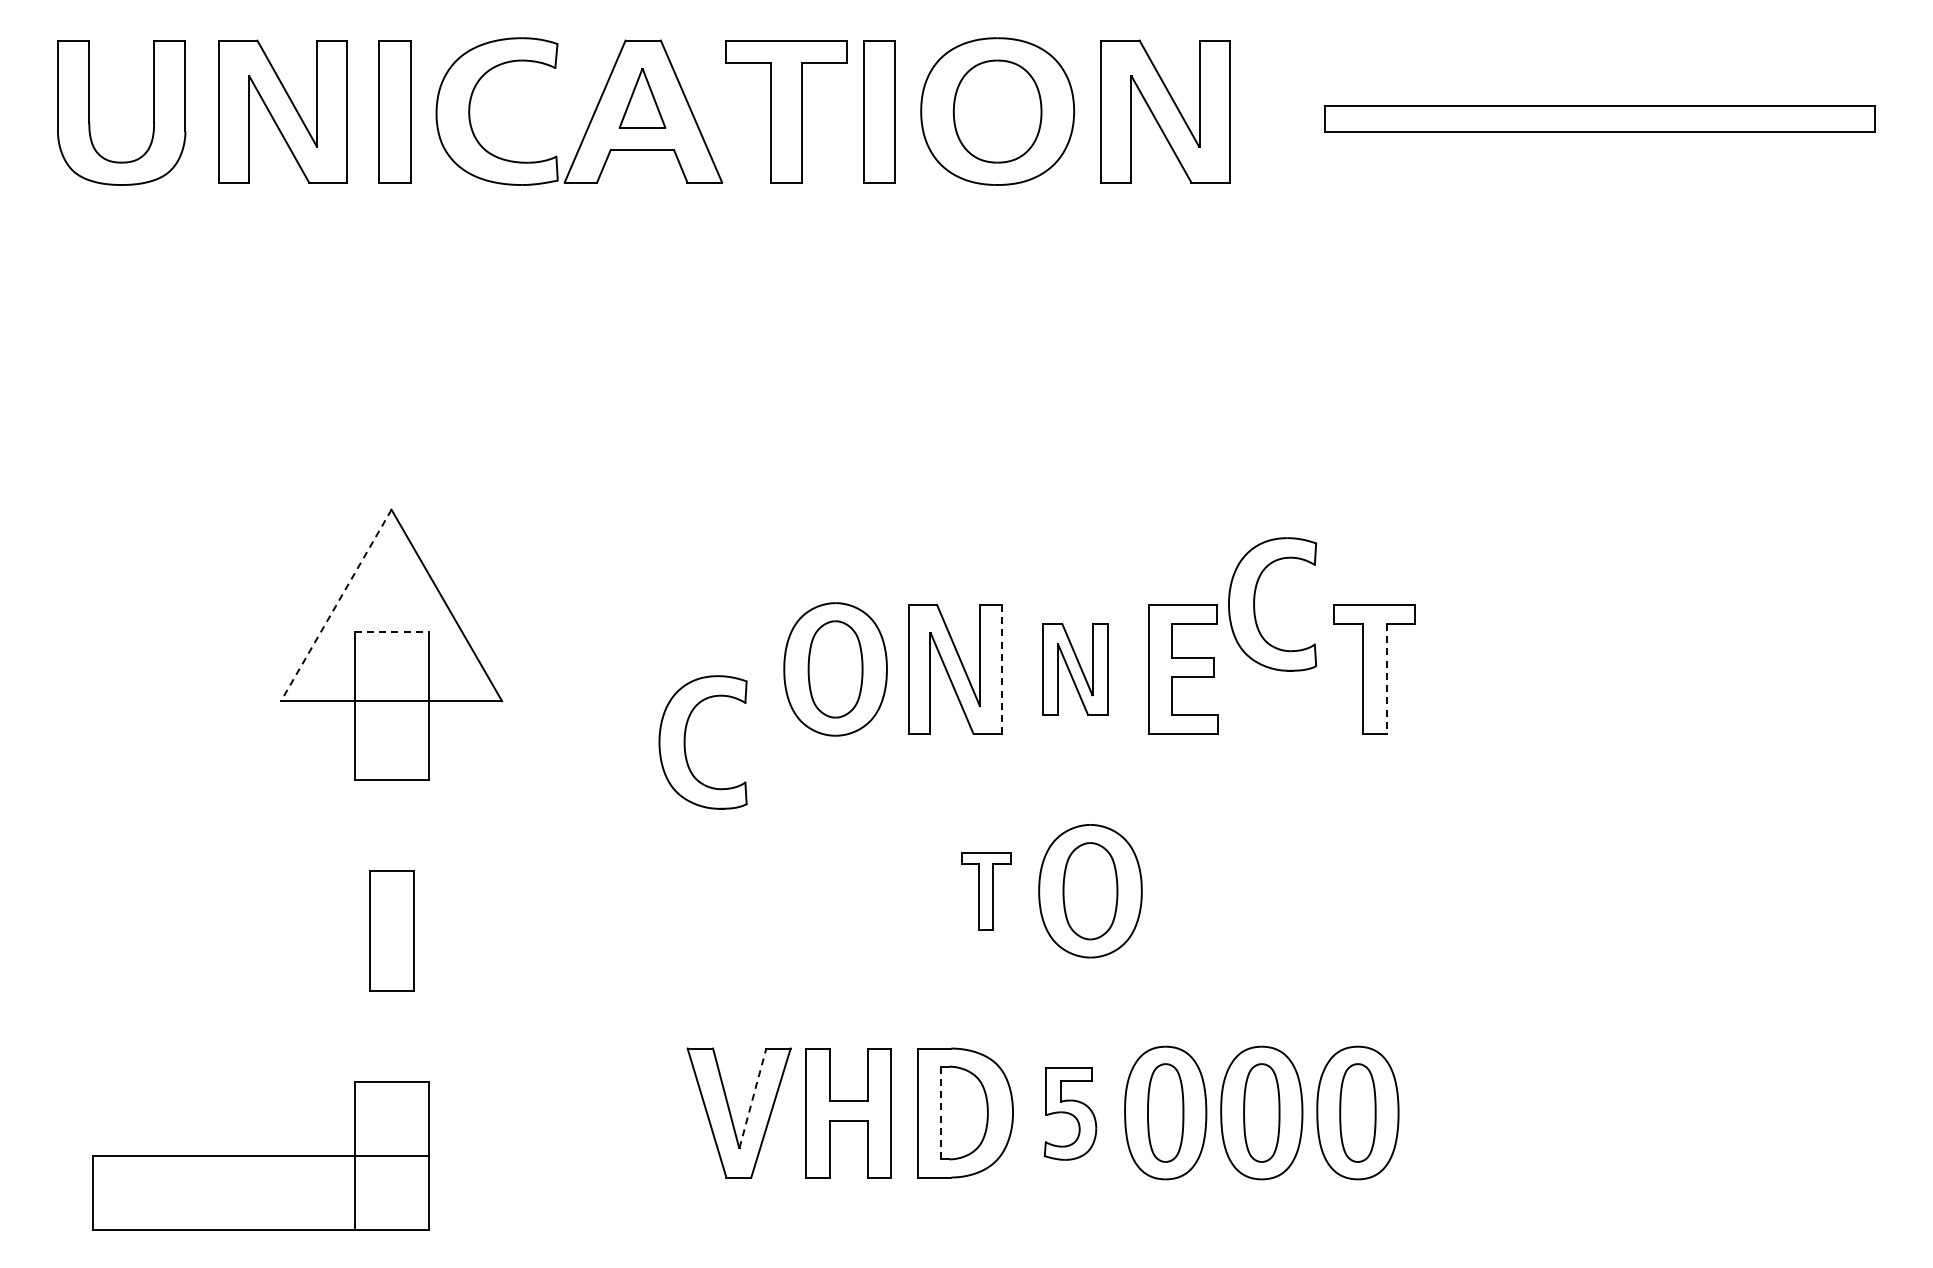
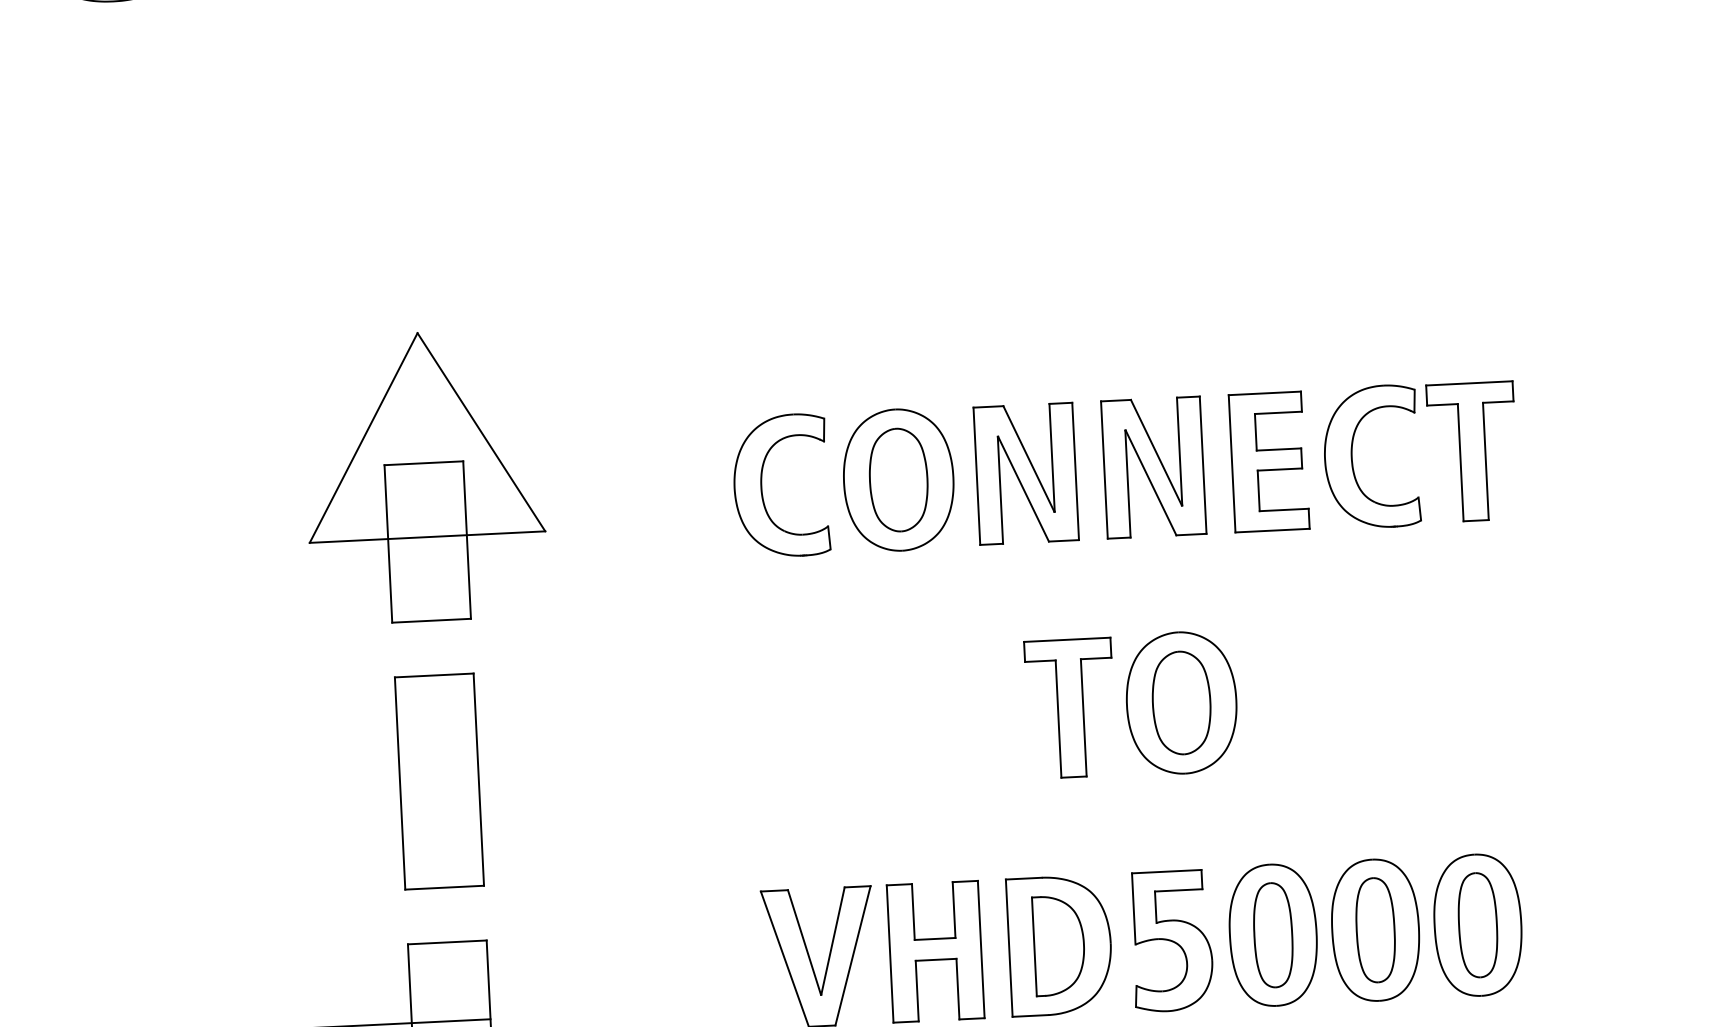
line: (336, 605) -> (363, 438), dashed -> solid
part: (1255, 608) -> (1353, 462), moved
line: (391, 631) -> (423, 462), dashed -> solid
line: (1001, 669) -> (1075, 471), dashed -> solid
part: (1075, 669) -> (1154, 467), size x1.43
line: (1386, 679) -> (1485, 462), dashed -> solid
part: (685, 742) -> (762, 486), moved
part: (986, 891) -> (1070, 708), size x1.67
part: (391, 930) -> (439, 781), size x1.67
line: (753, 1097) -> (833, 940), dashed -> solid
line: (941, 1113) -> (1034, 947), dashed -> solid
part: (1070, 1114) -> (1172, 941), size x1.43

